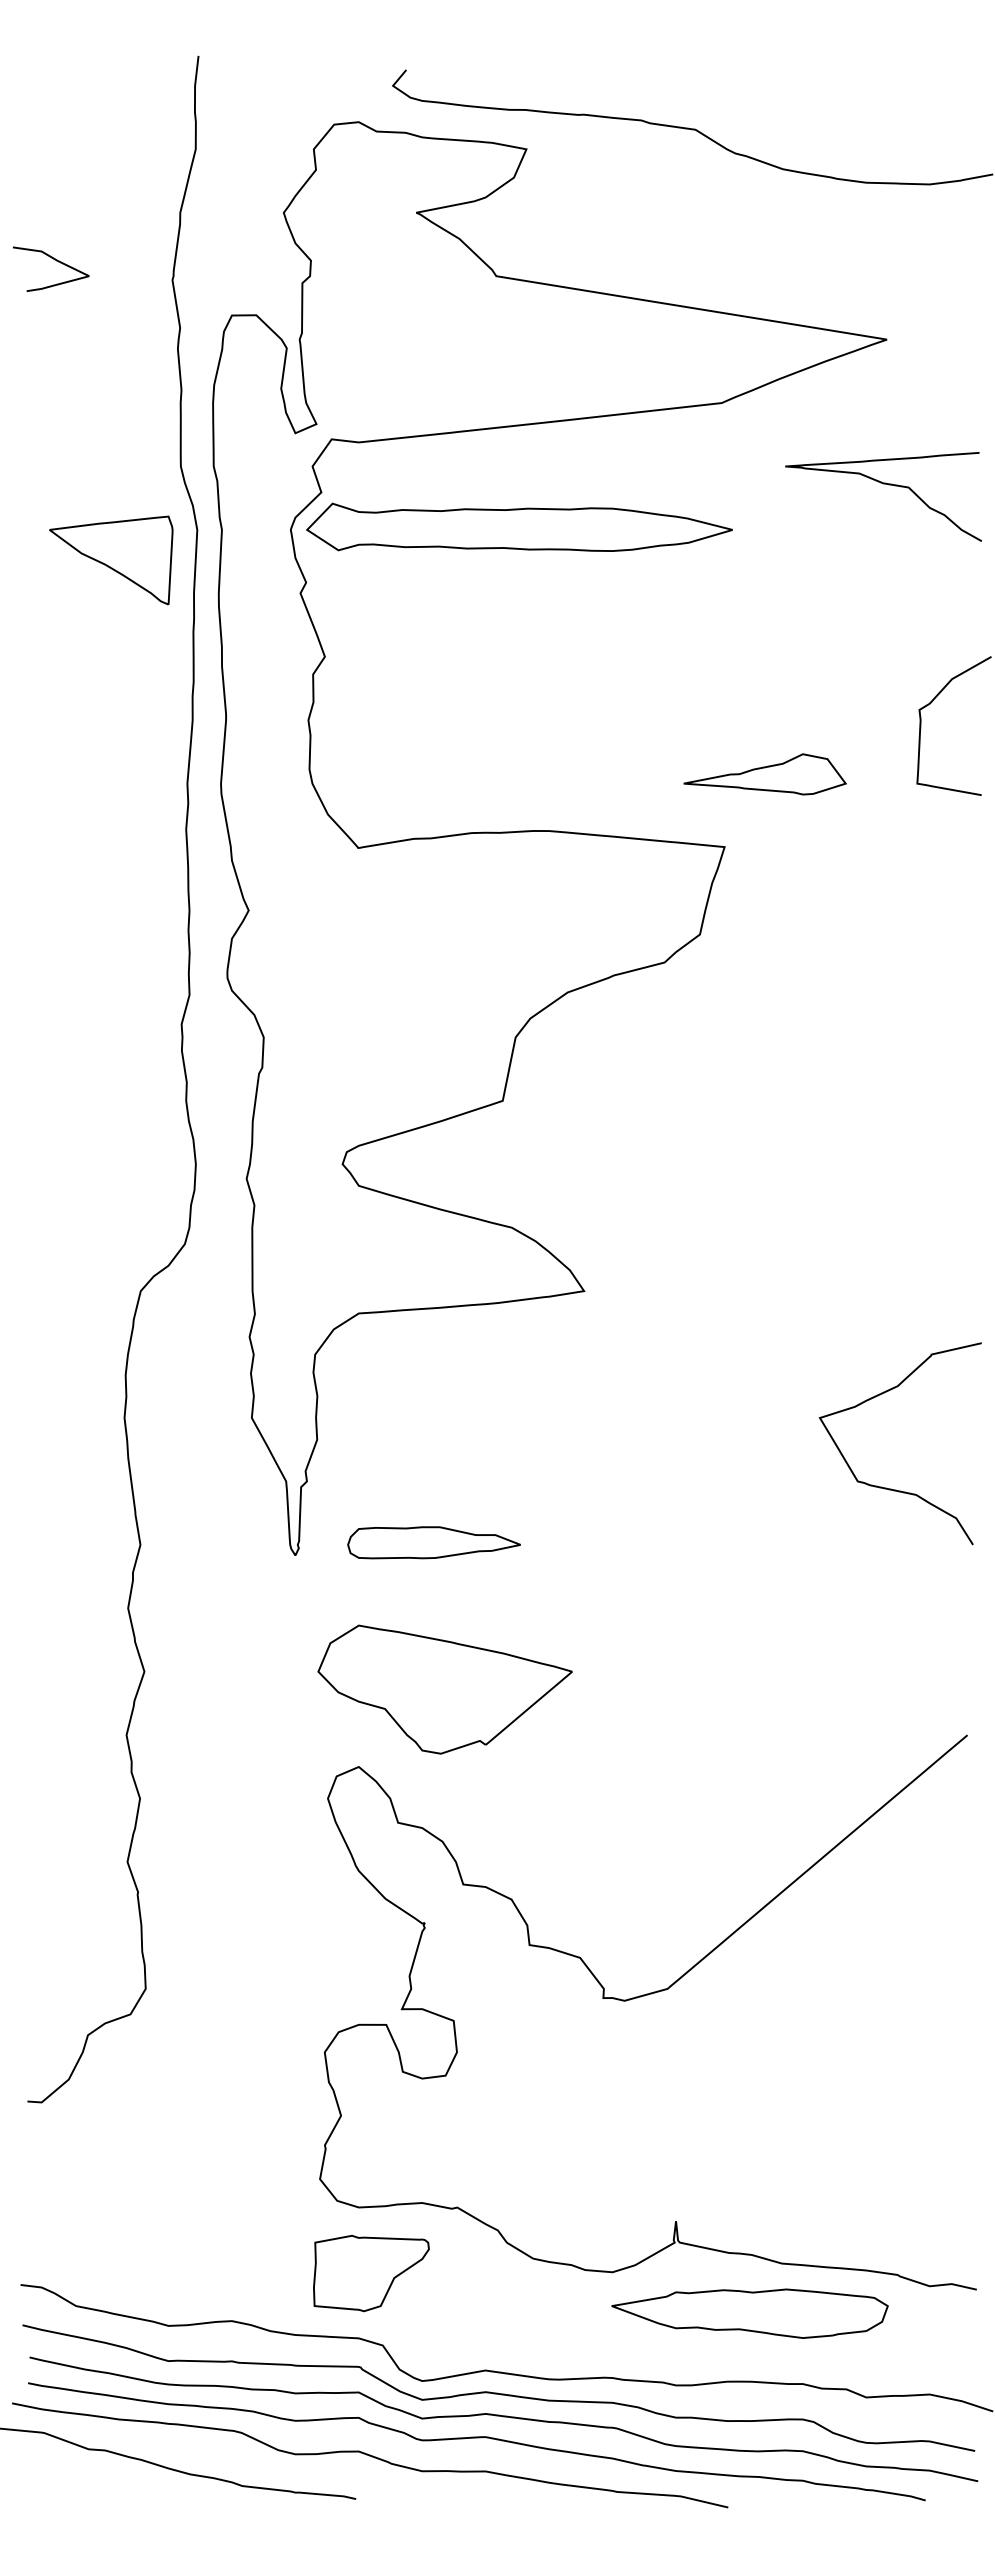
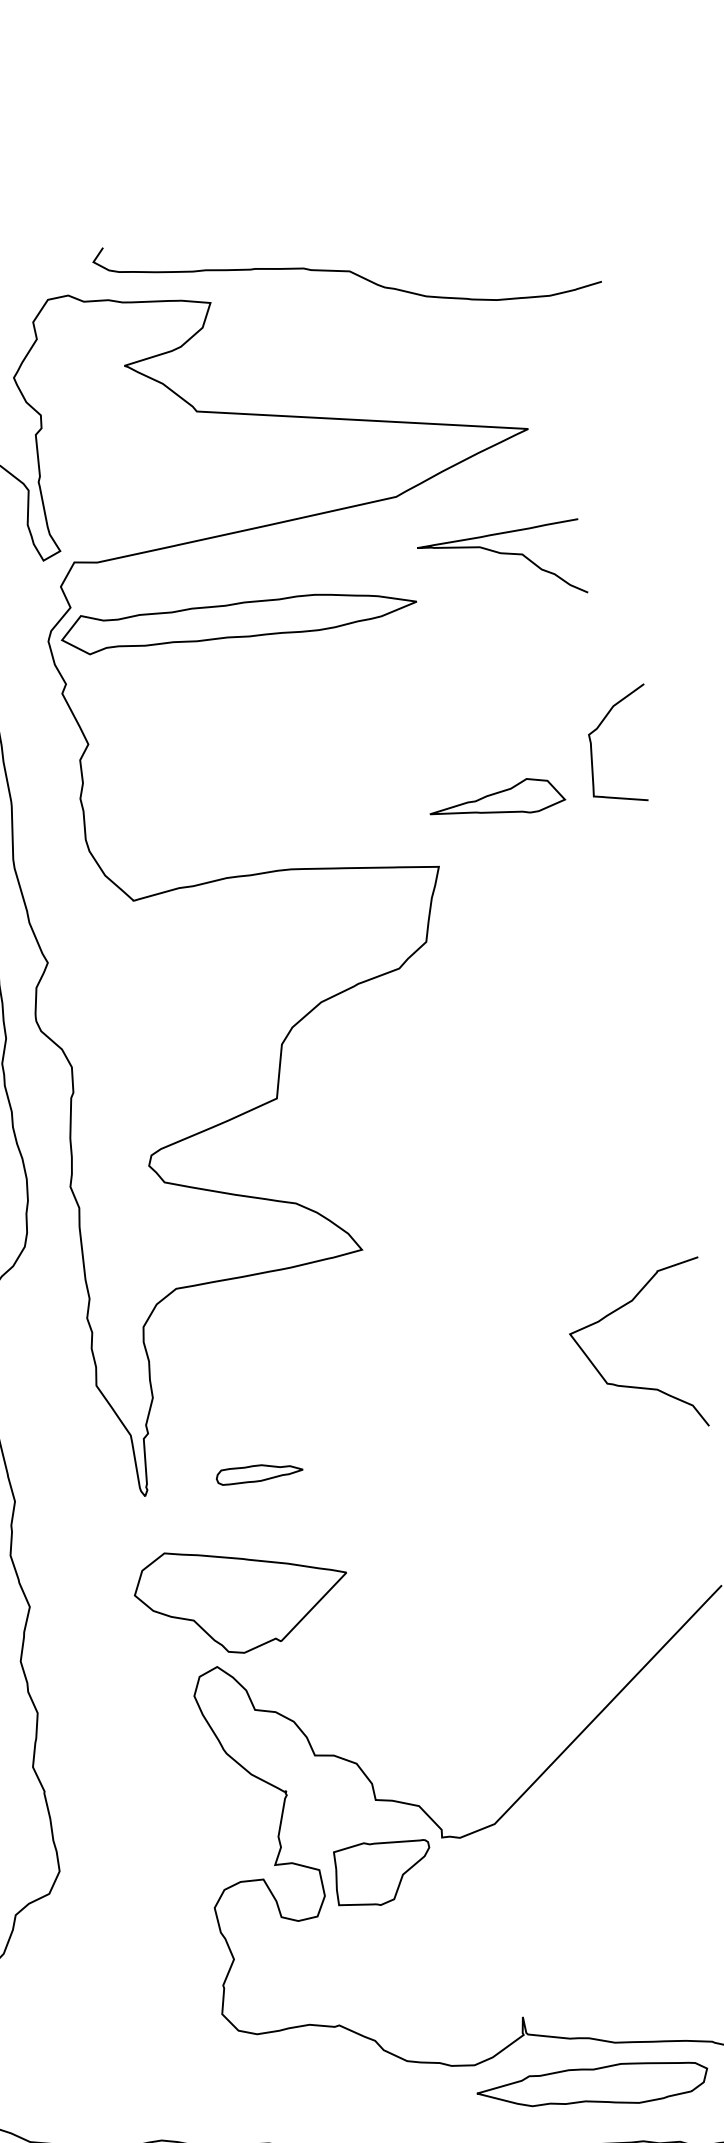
curve: (883, 484) -> (501, 554), moved
part: (764, 774) -> (496, 799), moved
part: (433, 1542) -> (259, 1473), size x0.6
part: (444, 1689) -> (241, 1598), moved
part: (371, 2273) -> (383, 1872), moved

